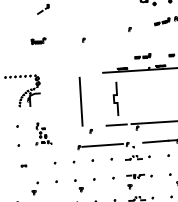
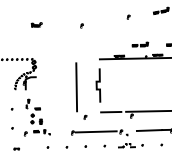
part: (38, 41) -> (36, 25), size x0.71
curve: (114, 98) -> (97, 84), moved
part: (43, 134) -> (37, 118), size x1.67

